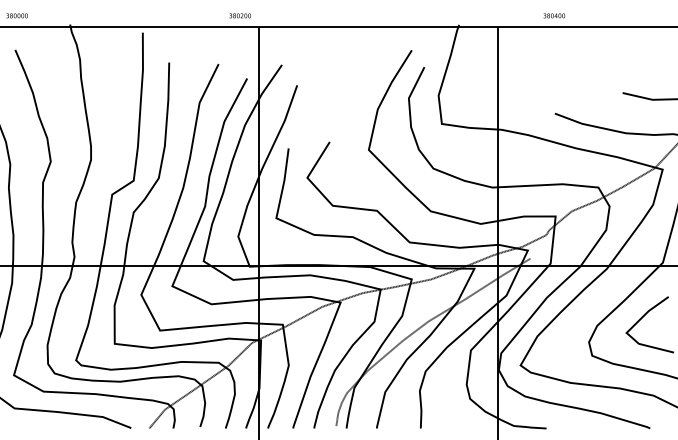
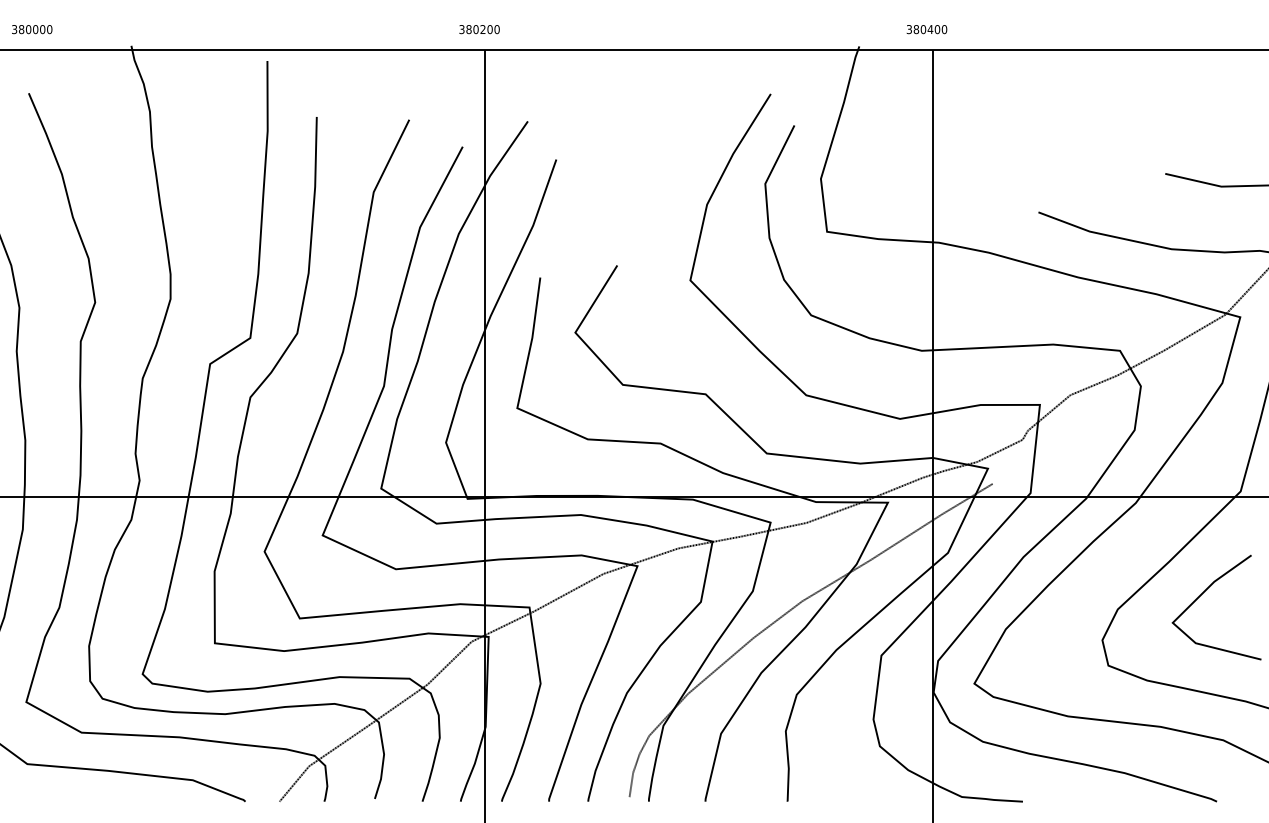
text: (239, 15) -> (478, 28), moved
text: (554, 15) -> (927, 28), moved

